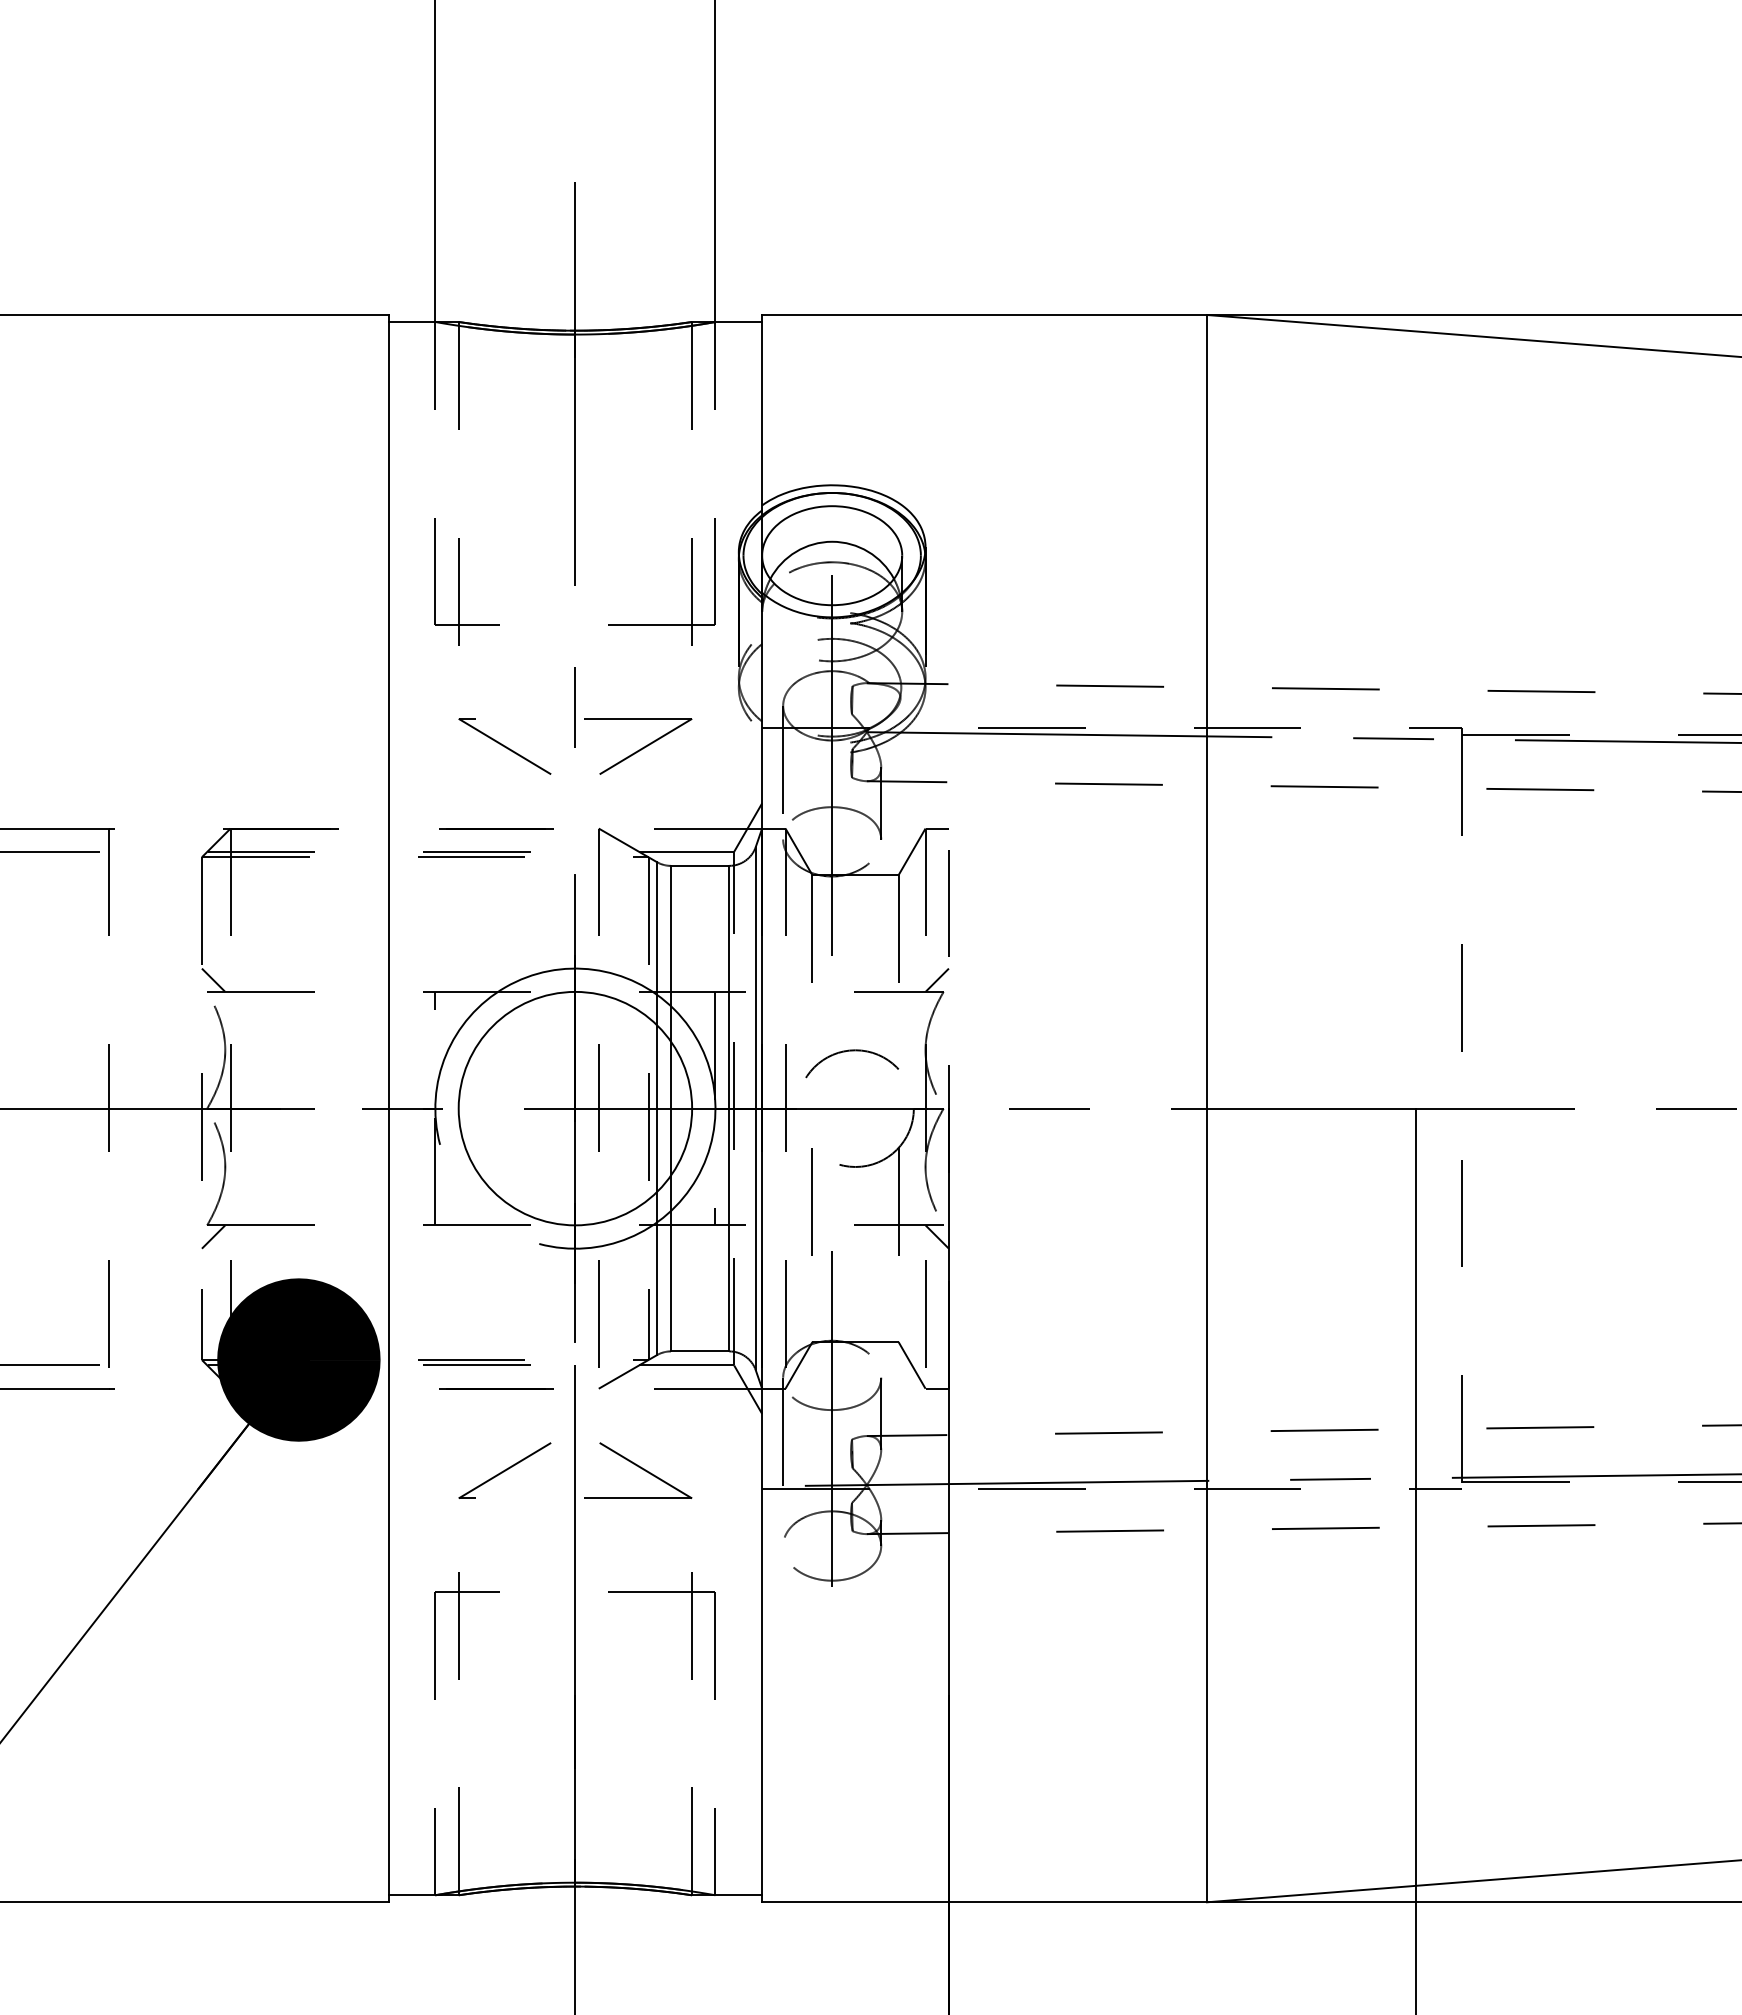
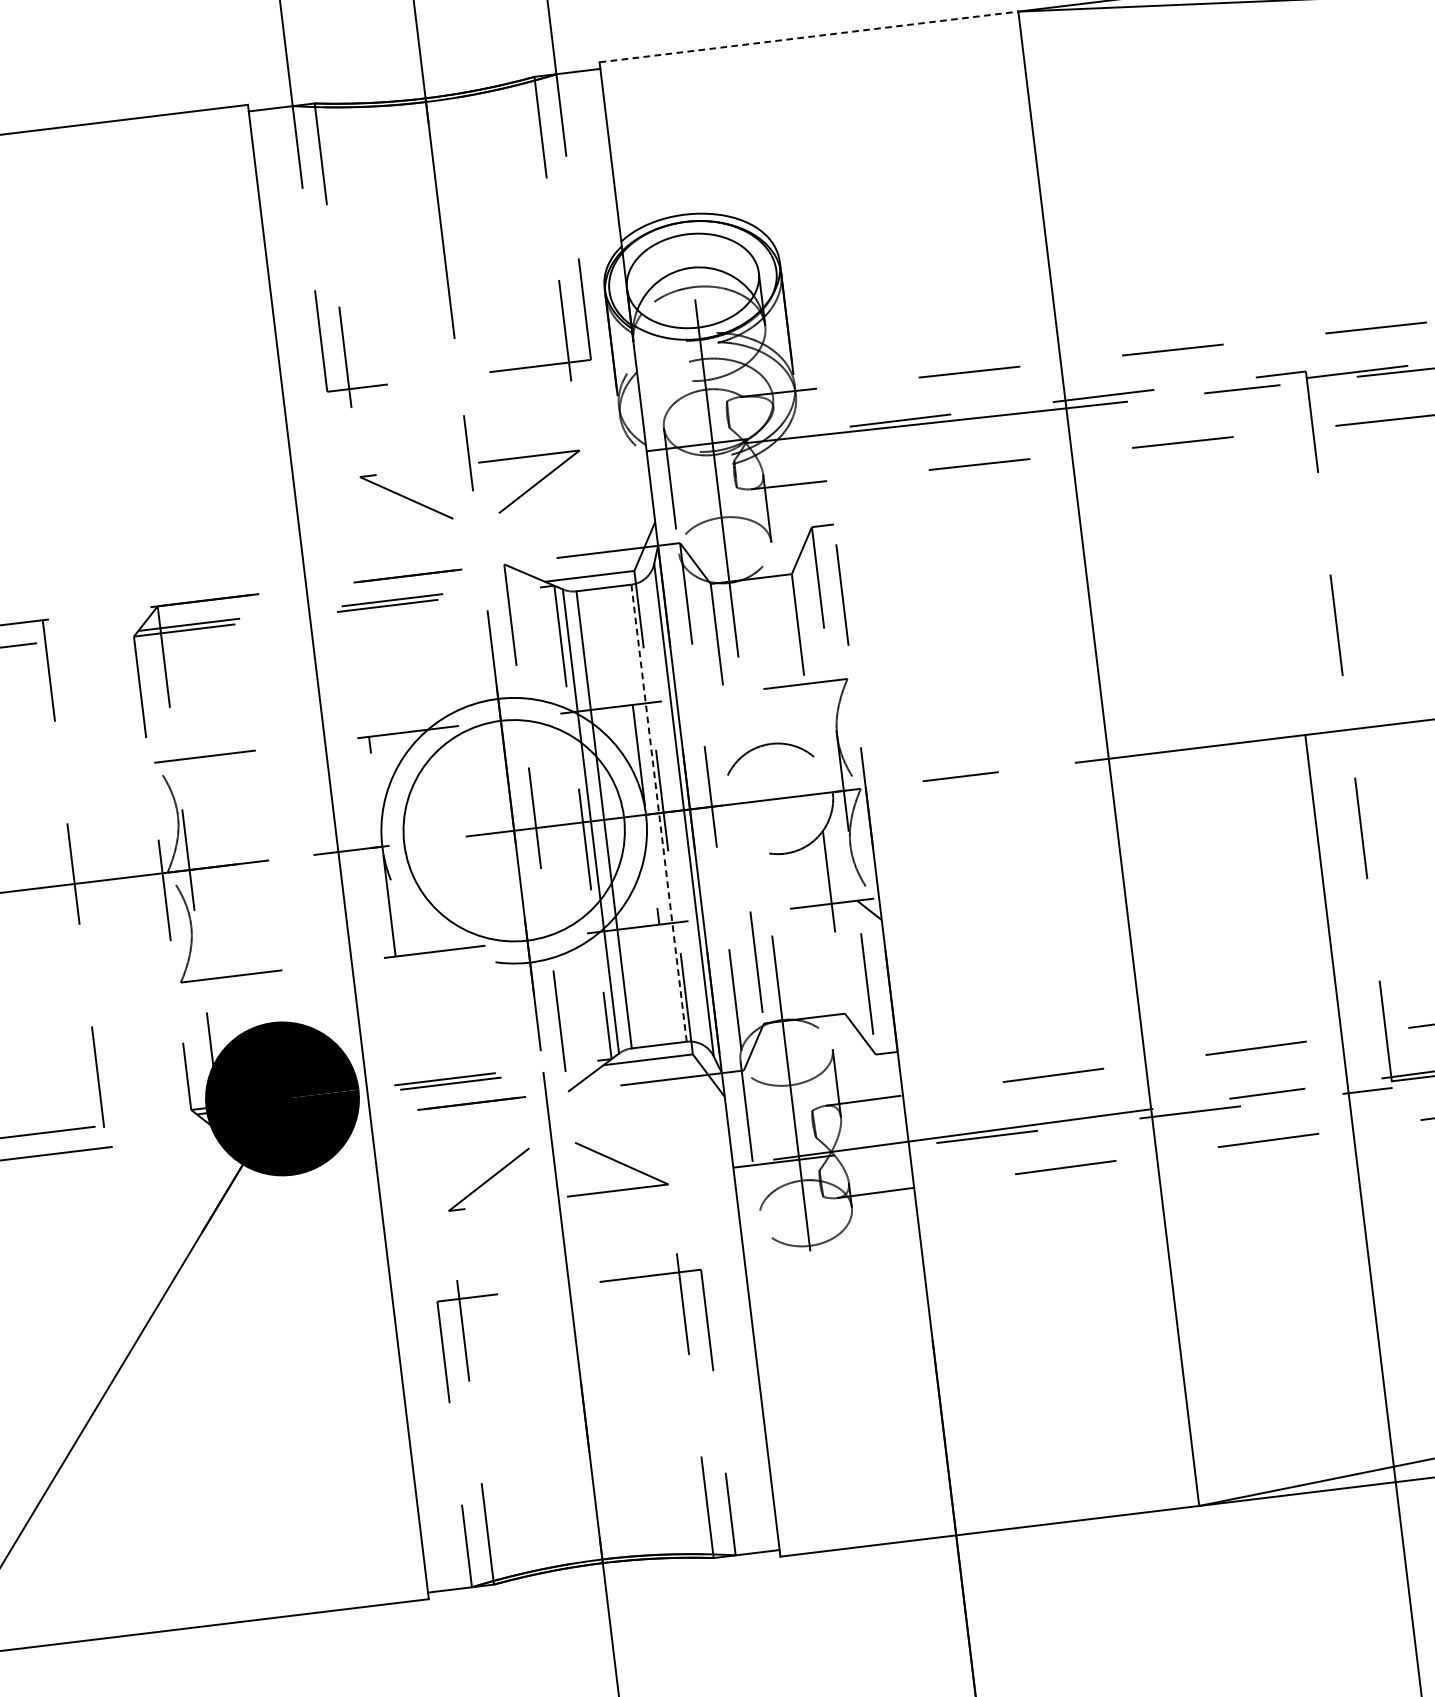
line: (985, 315) -> (809, 37), solid -> dashed
line: (213, 979) -> (158, 750), removed
line: (936, 979) -> (839, 668), removed
line: (729, 1108) -> (659, 813), solid -> dashed
line: (811, 1201) -> (755, 961), moved
line: (213, 1236) -> (188, 992), removed

